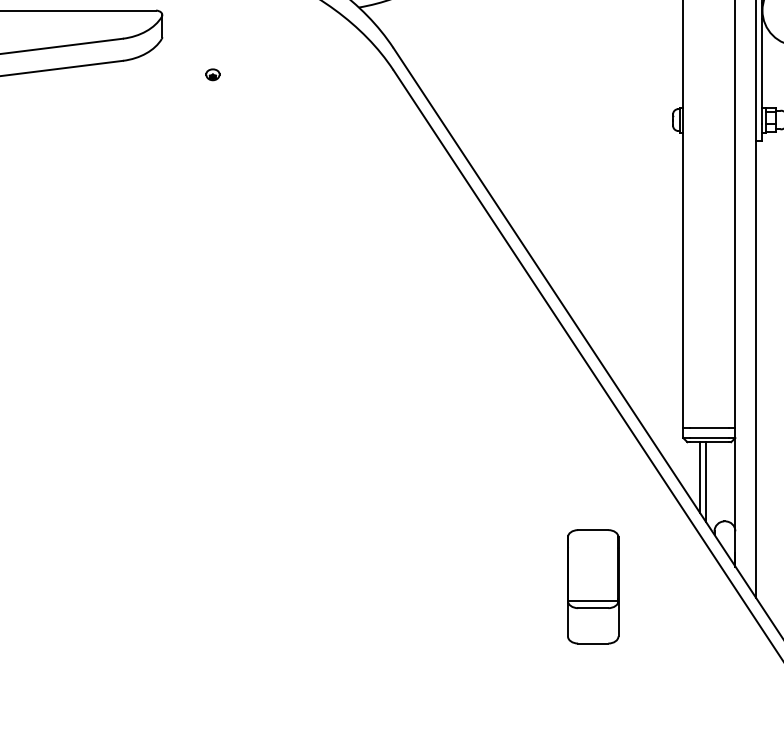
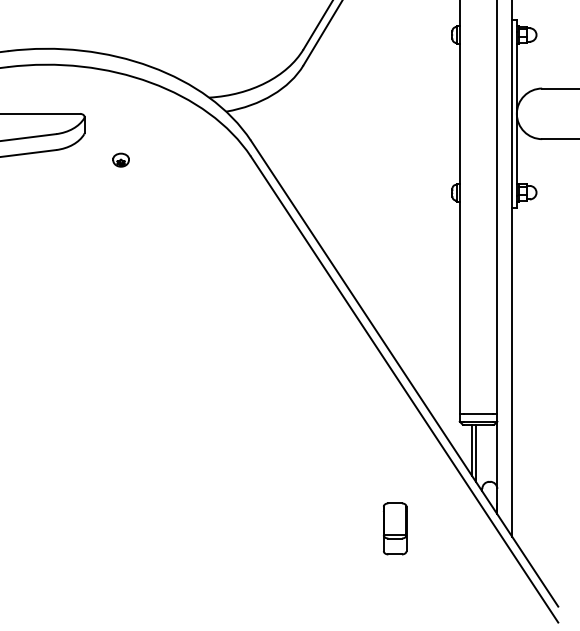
part: (212, 73) -> (120, 159), size x1.67
part: (593, 586) -> (395, 528), size x0.62

